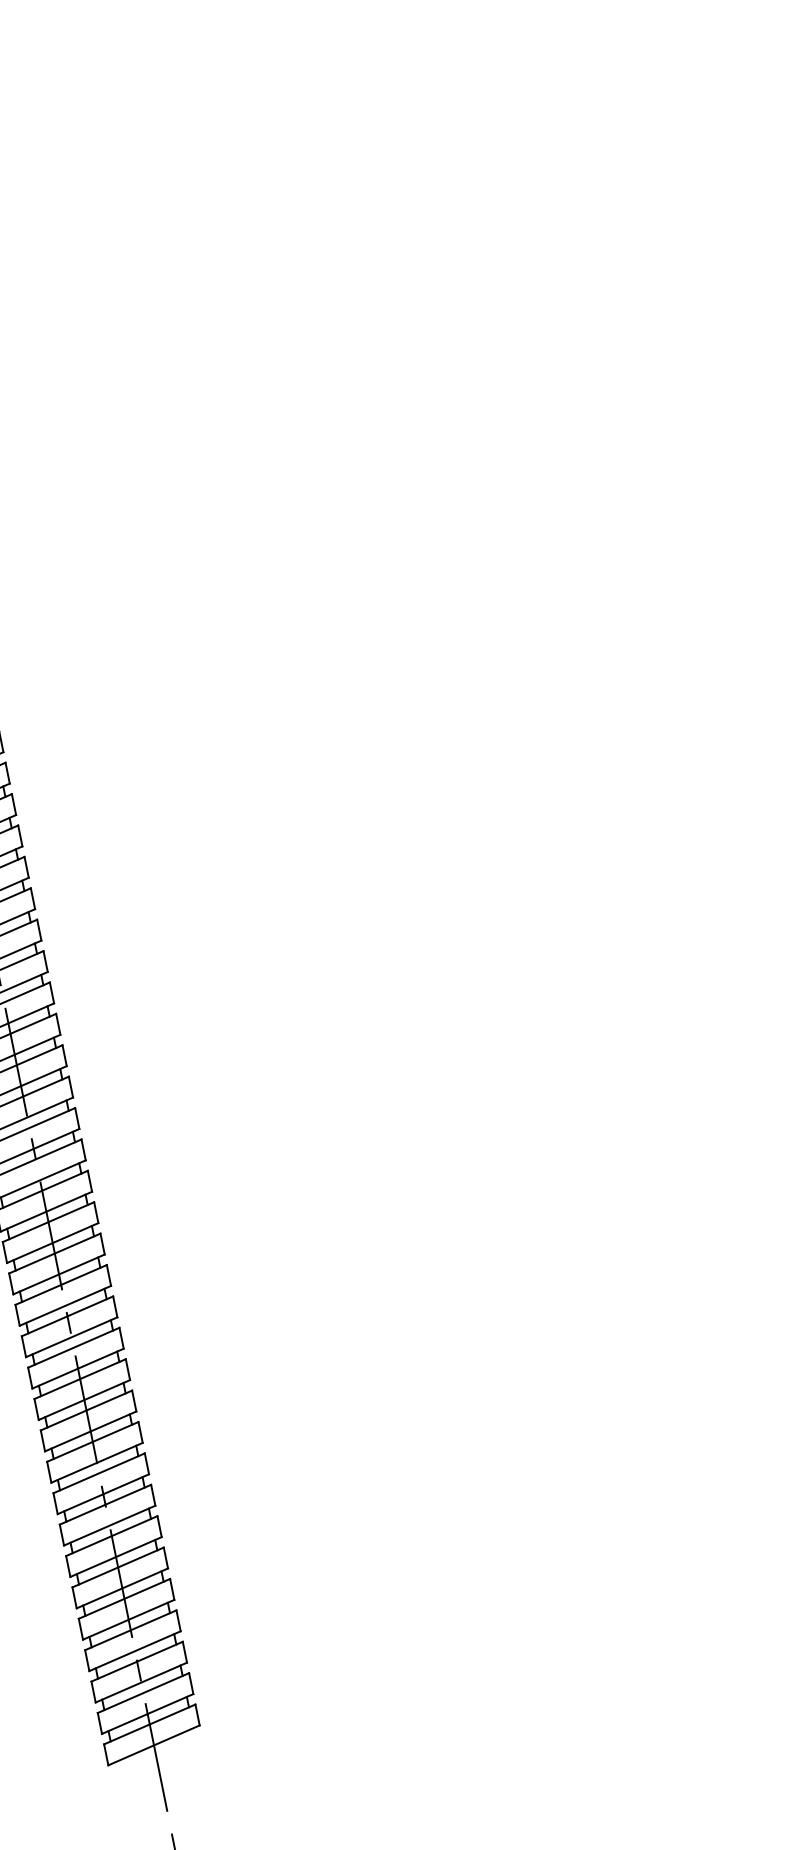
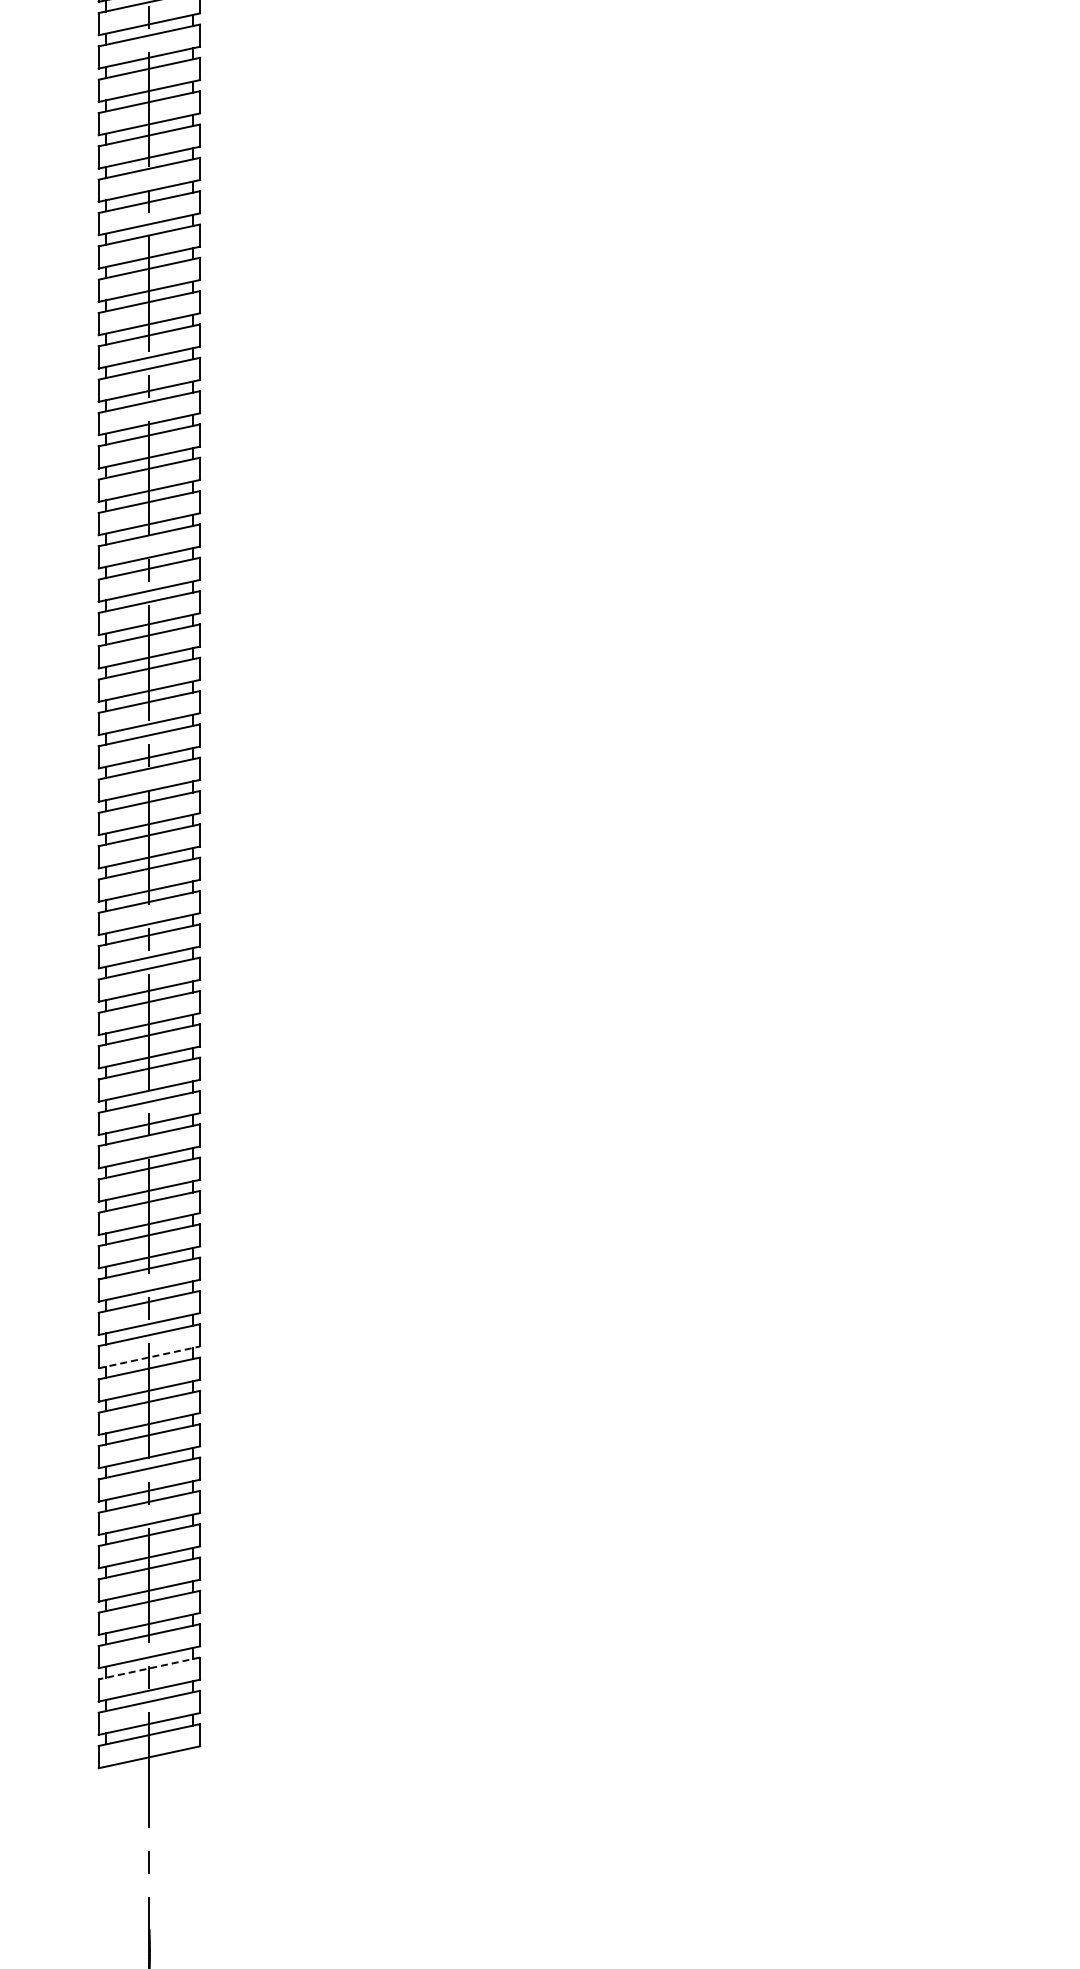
line: (78, 1368) -> (149, 1357), solid -> dashed
line: (137, 1661) -> (149, 1668), solid -> dashed

